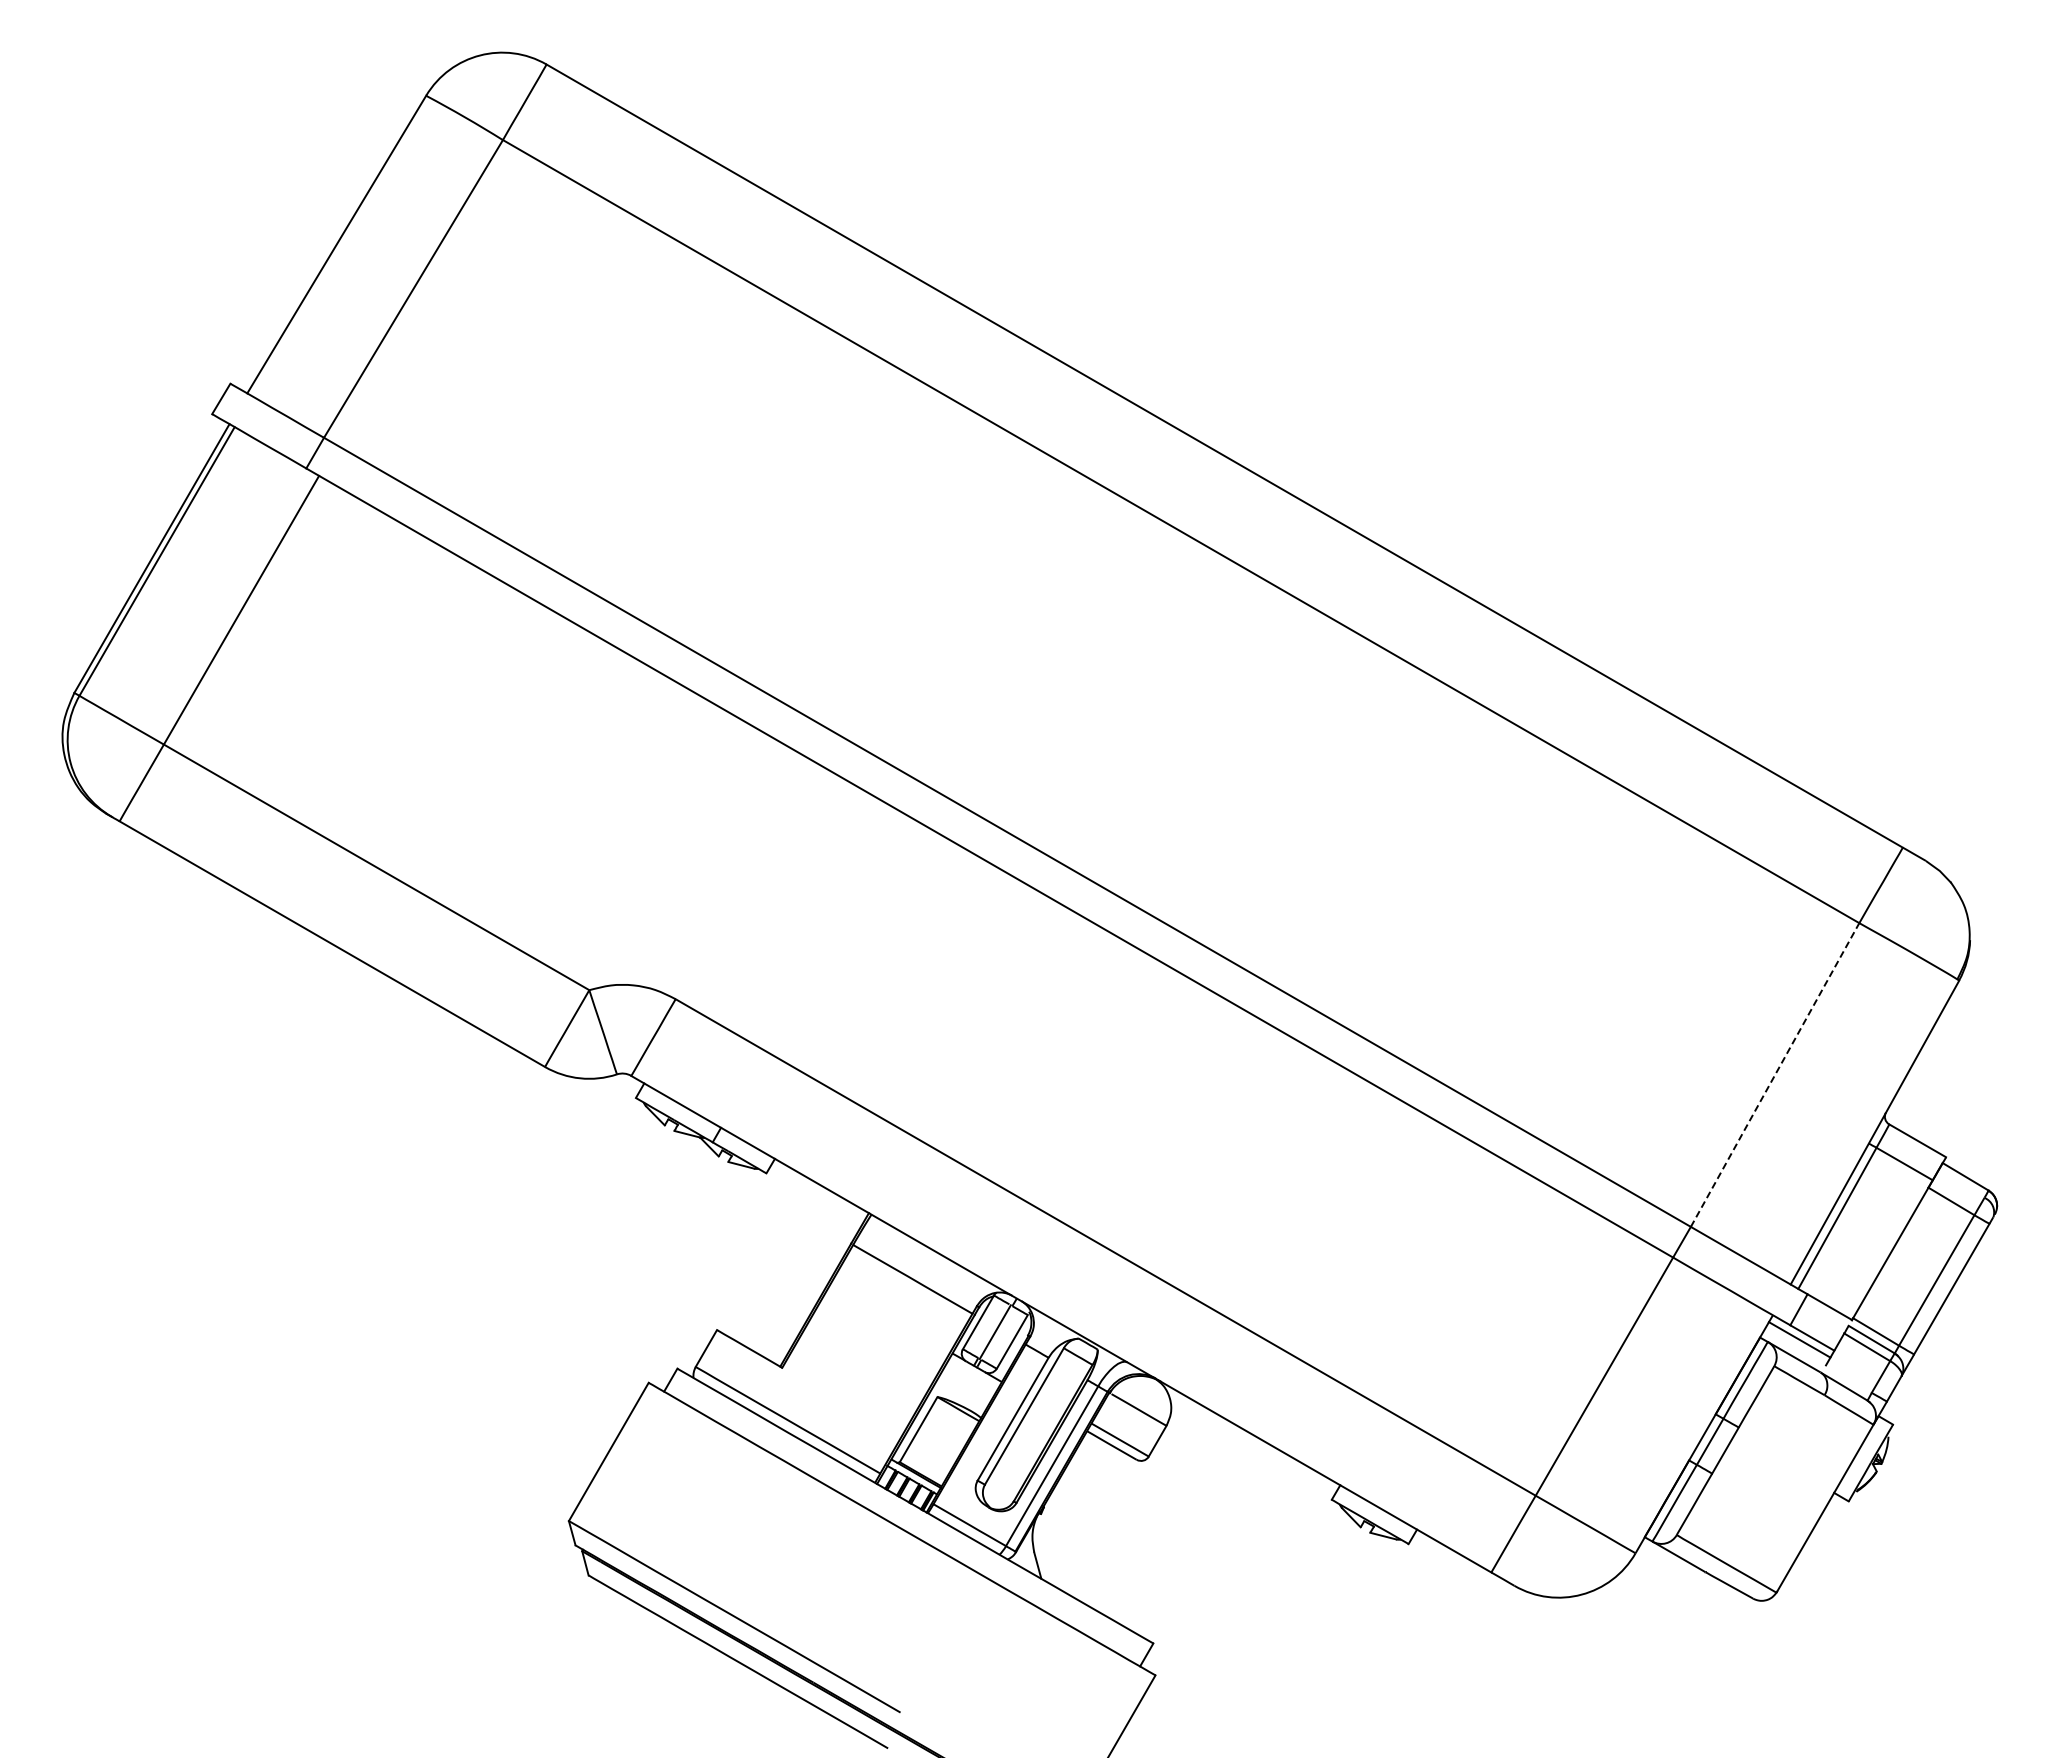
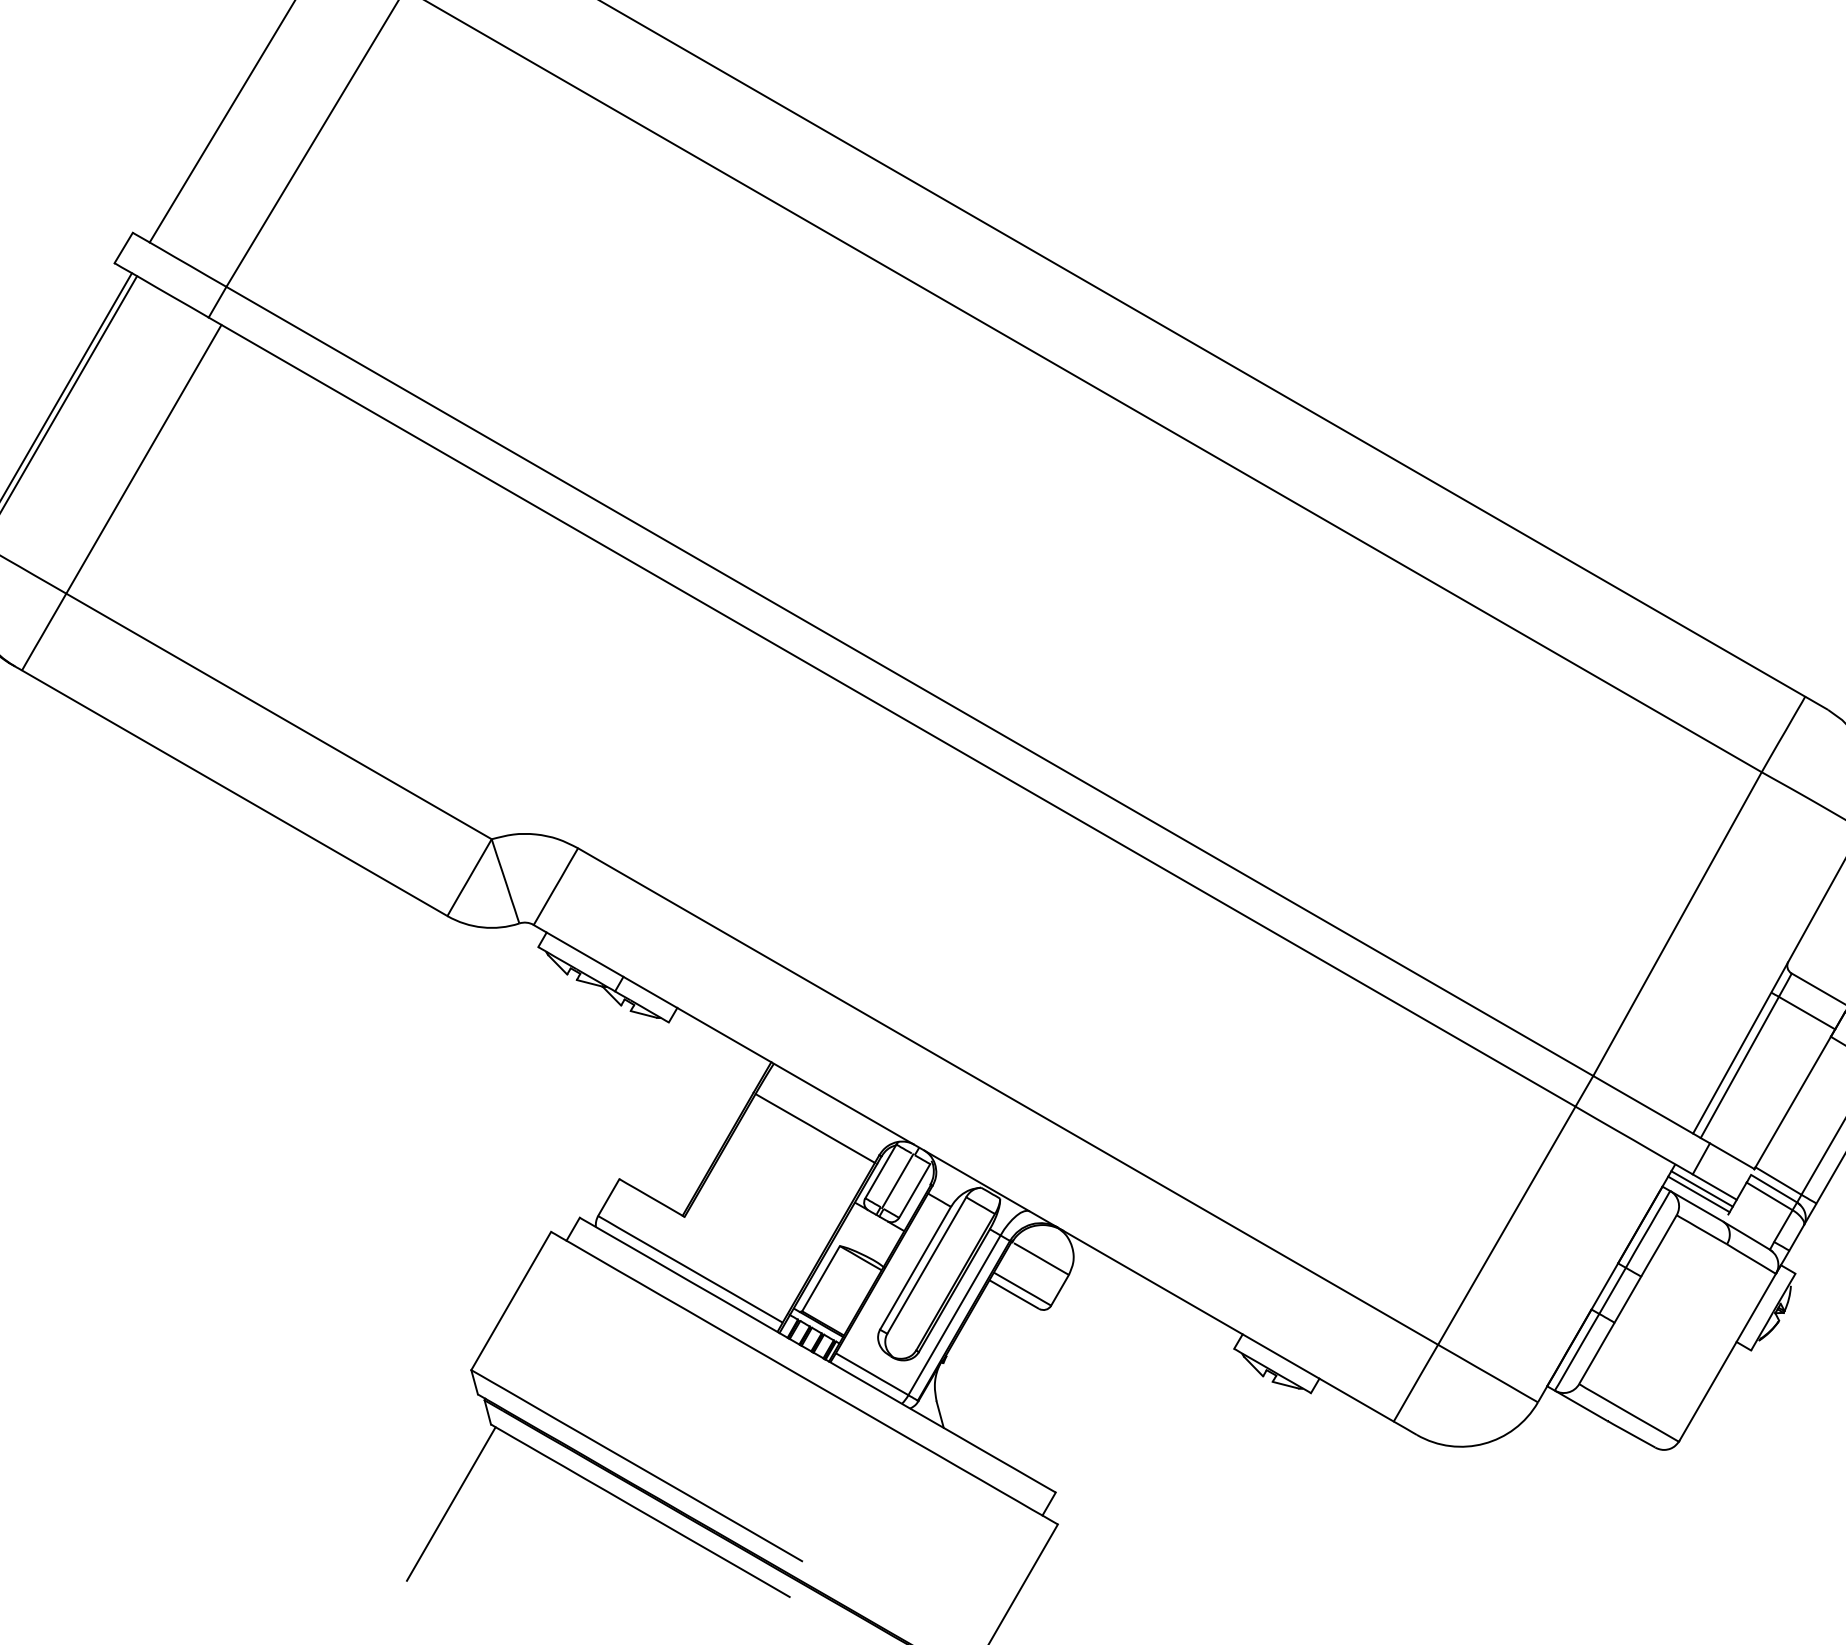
line: (1775, 1075) -> (1677, 924), dashed -> solid
line: (1796, 1345) -> (1698, 1194), added
line: (548, 1654) -> (450, 1503), added

